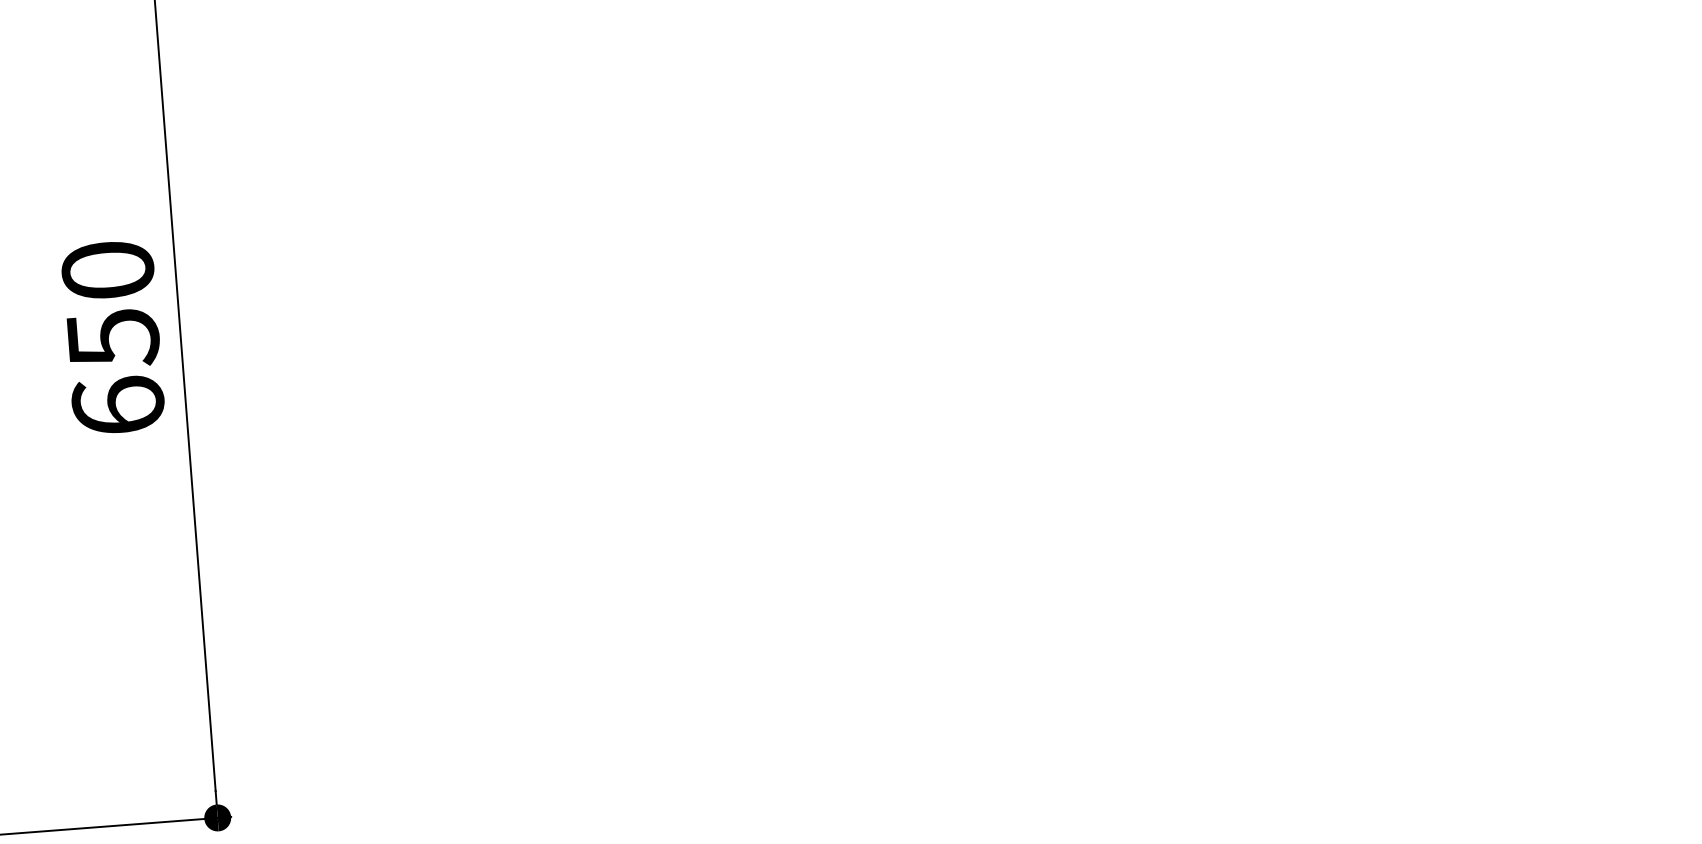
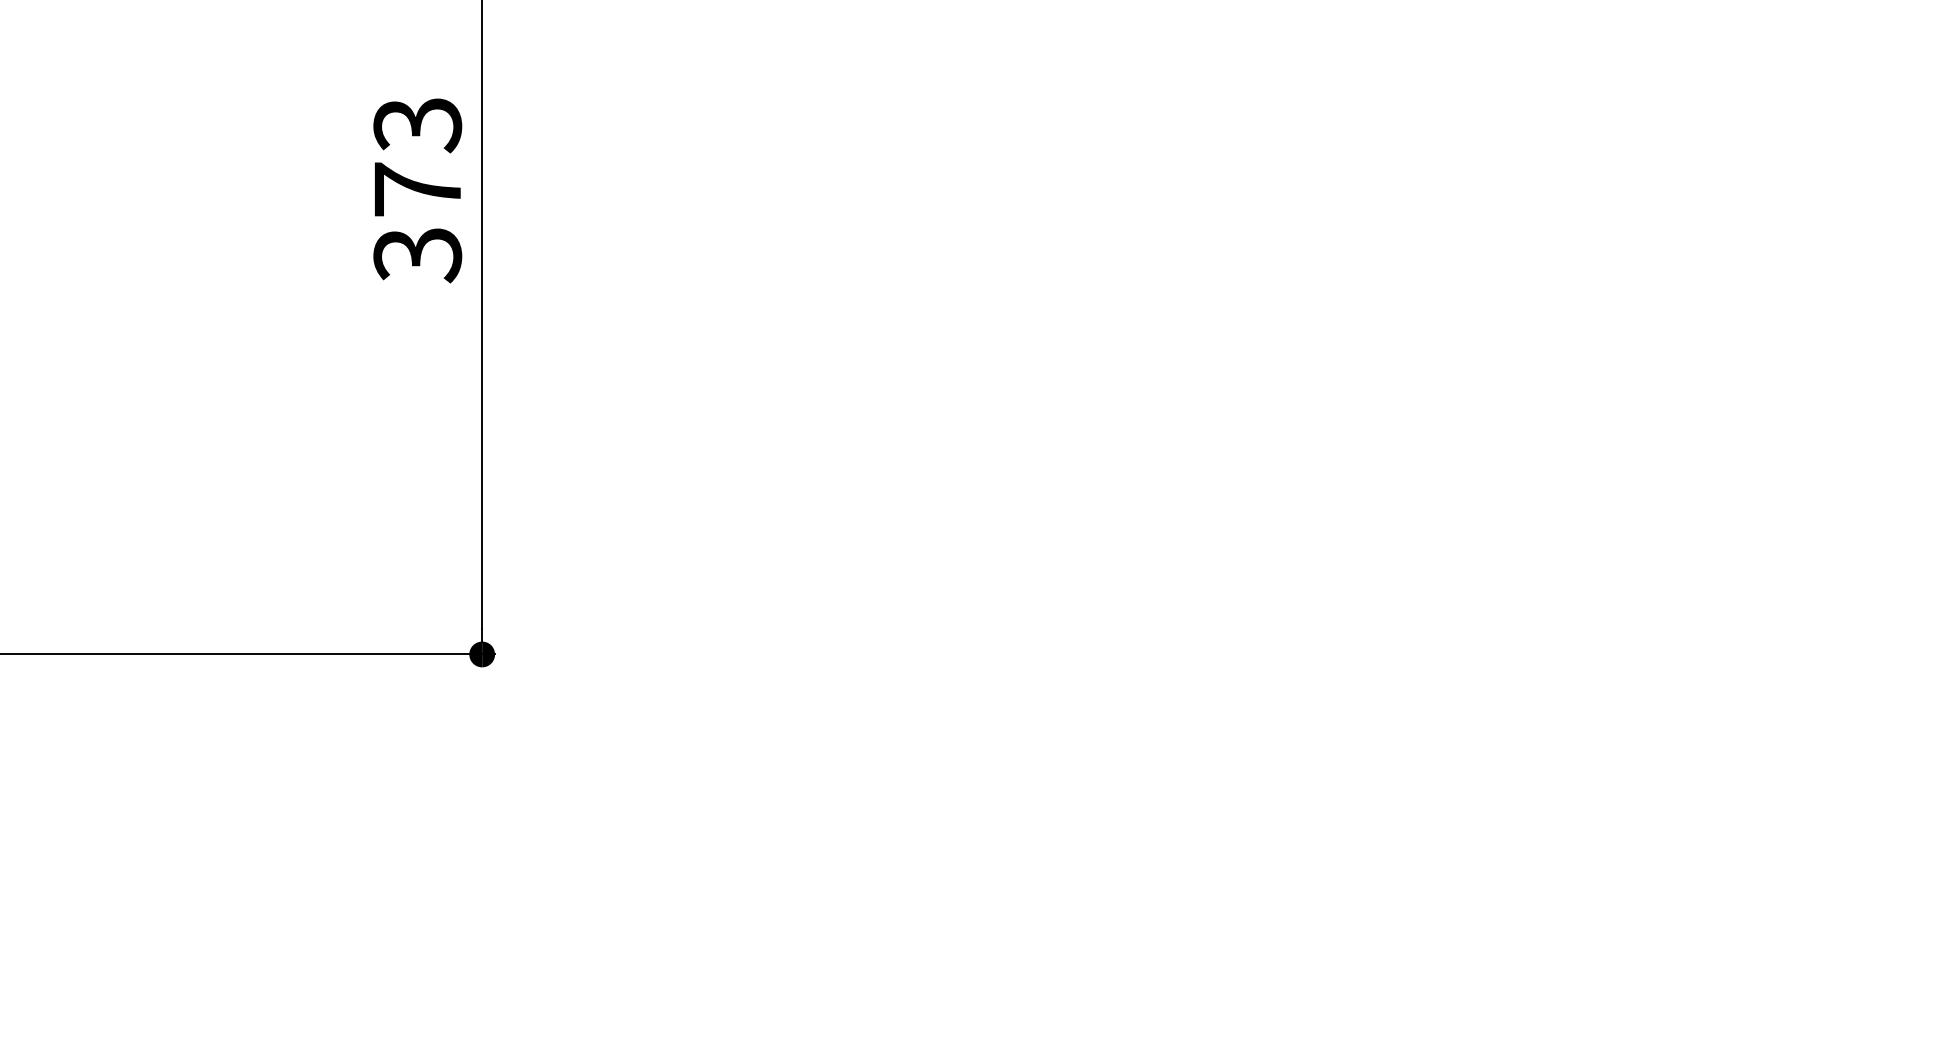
text: (113, 339) -> (417, 190), 650 -> 373

